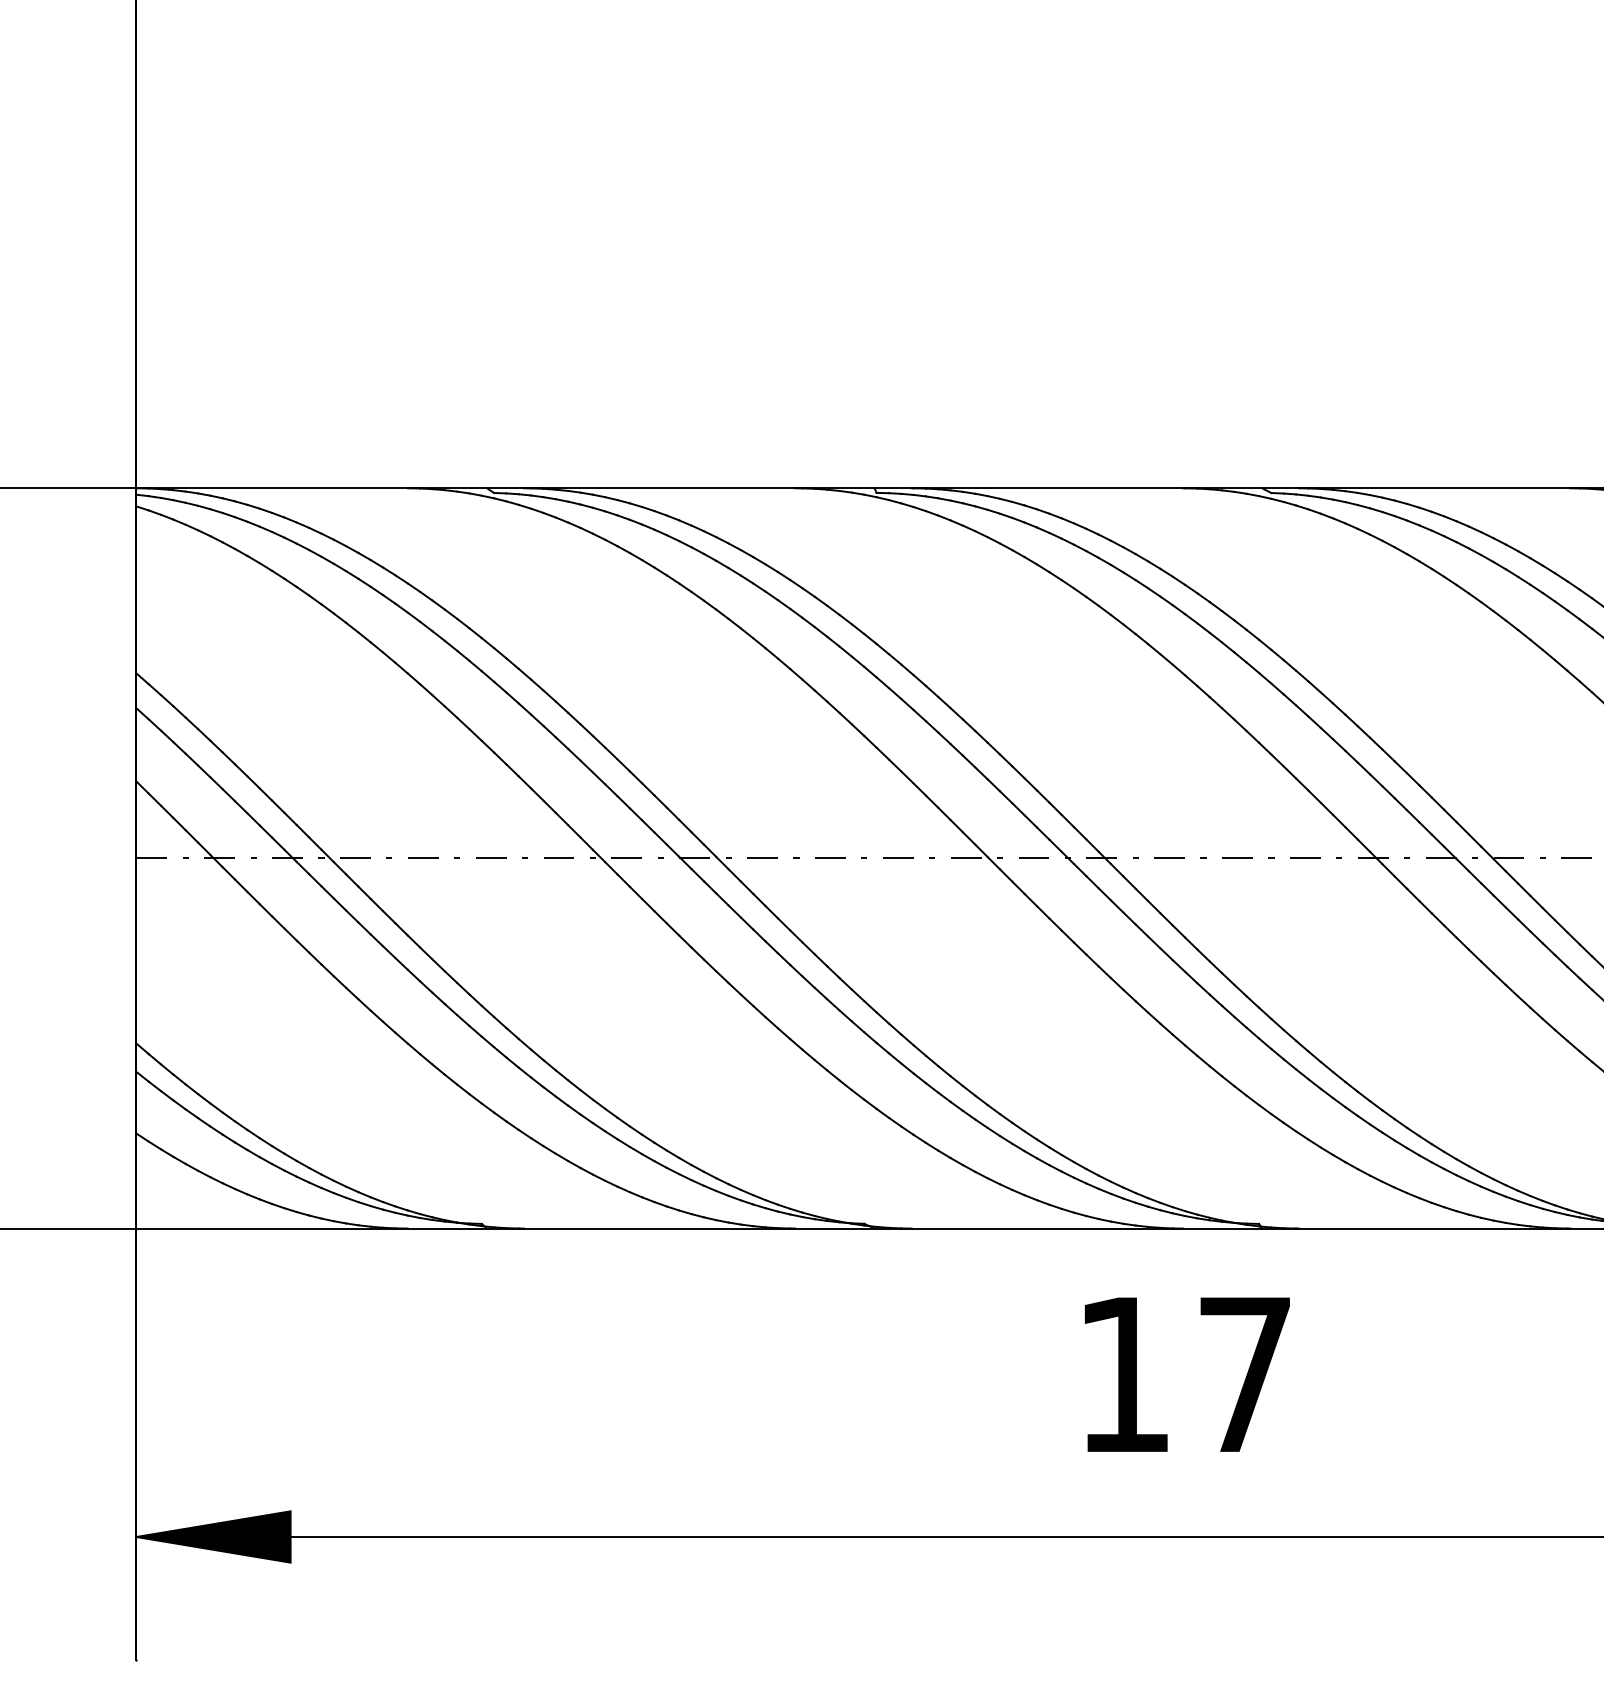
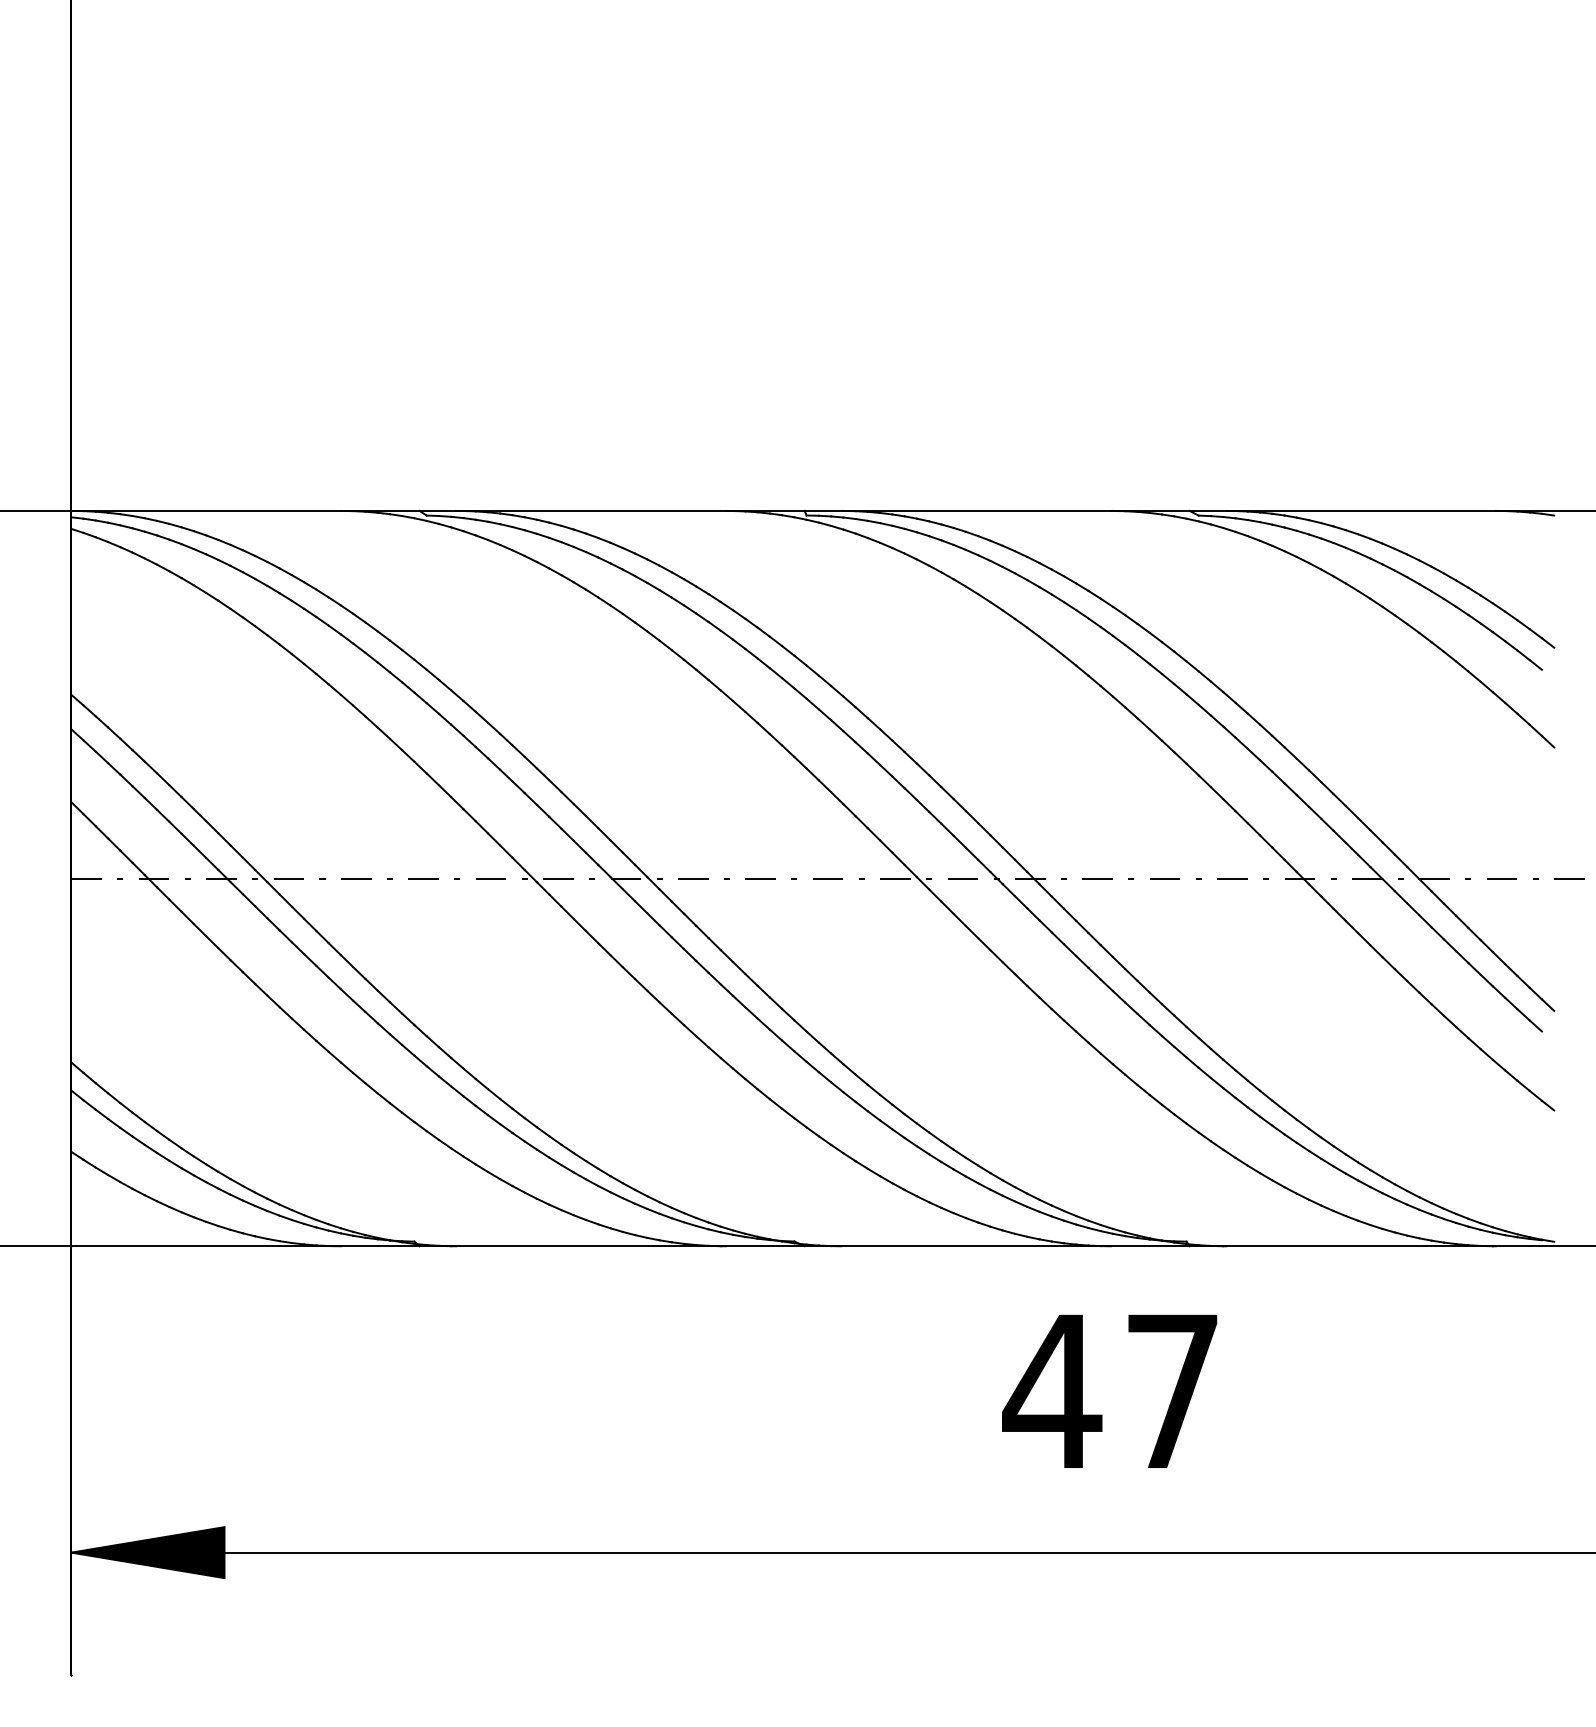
text: (1124, 1373) -> (1052, 1390), 17 -> 47

